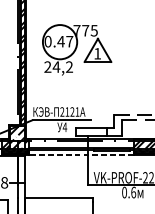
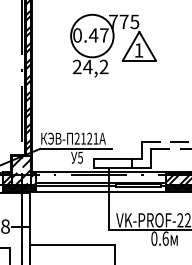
part: (77, 49) -> (113, 45), moved
text: (65, 127) -> (80, 157), 4 -> 5
line: (81, 155) -> (100, 192), dashed -> solid

